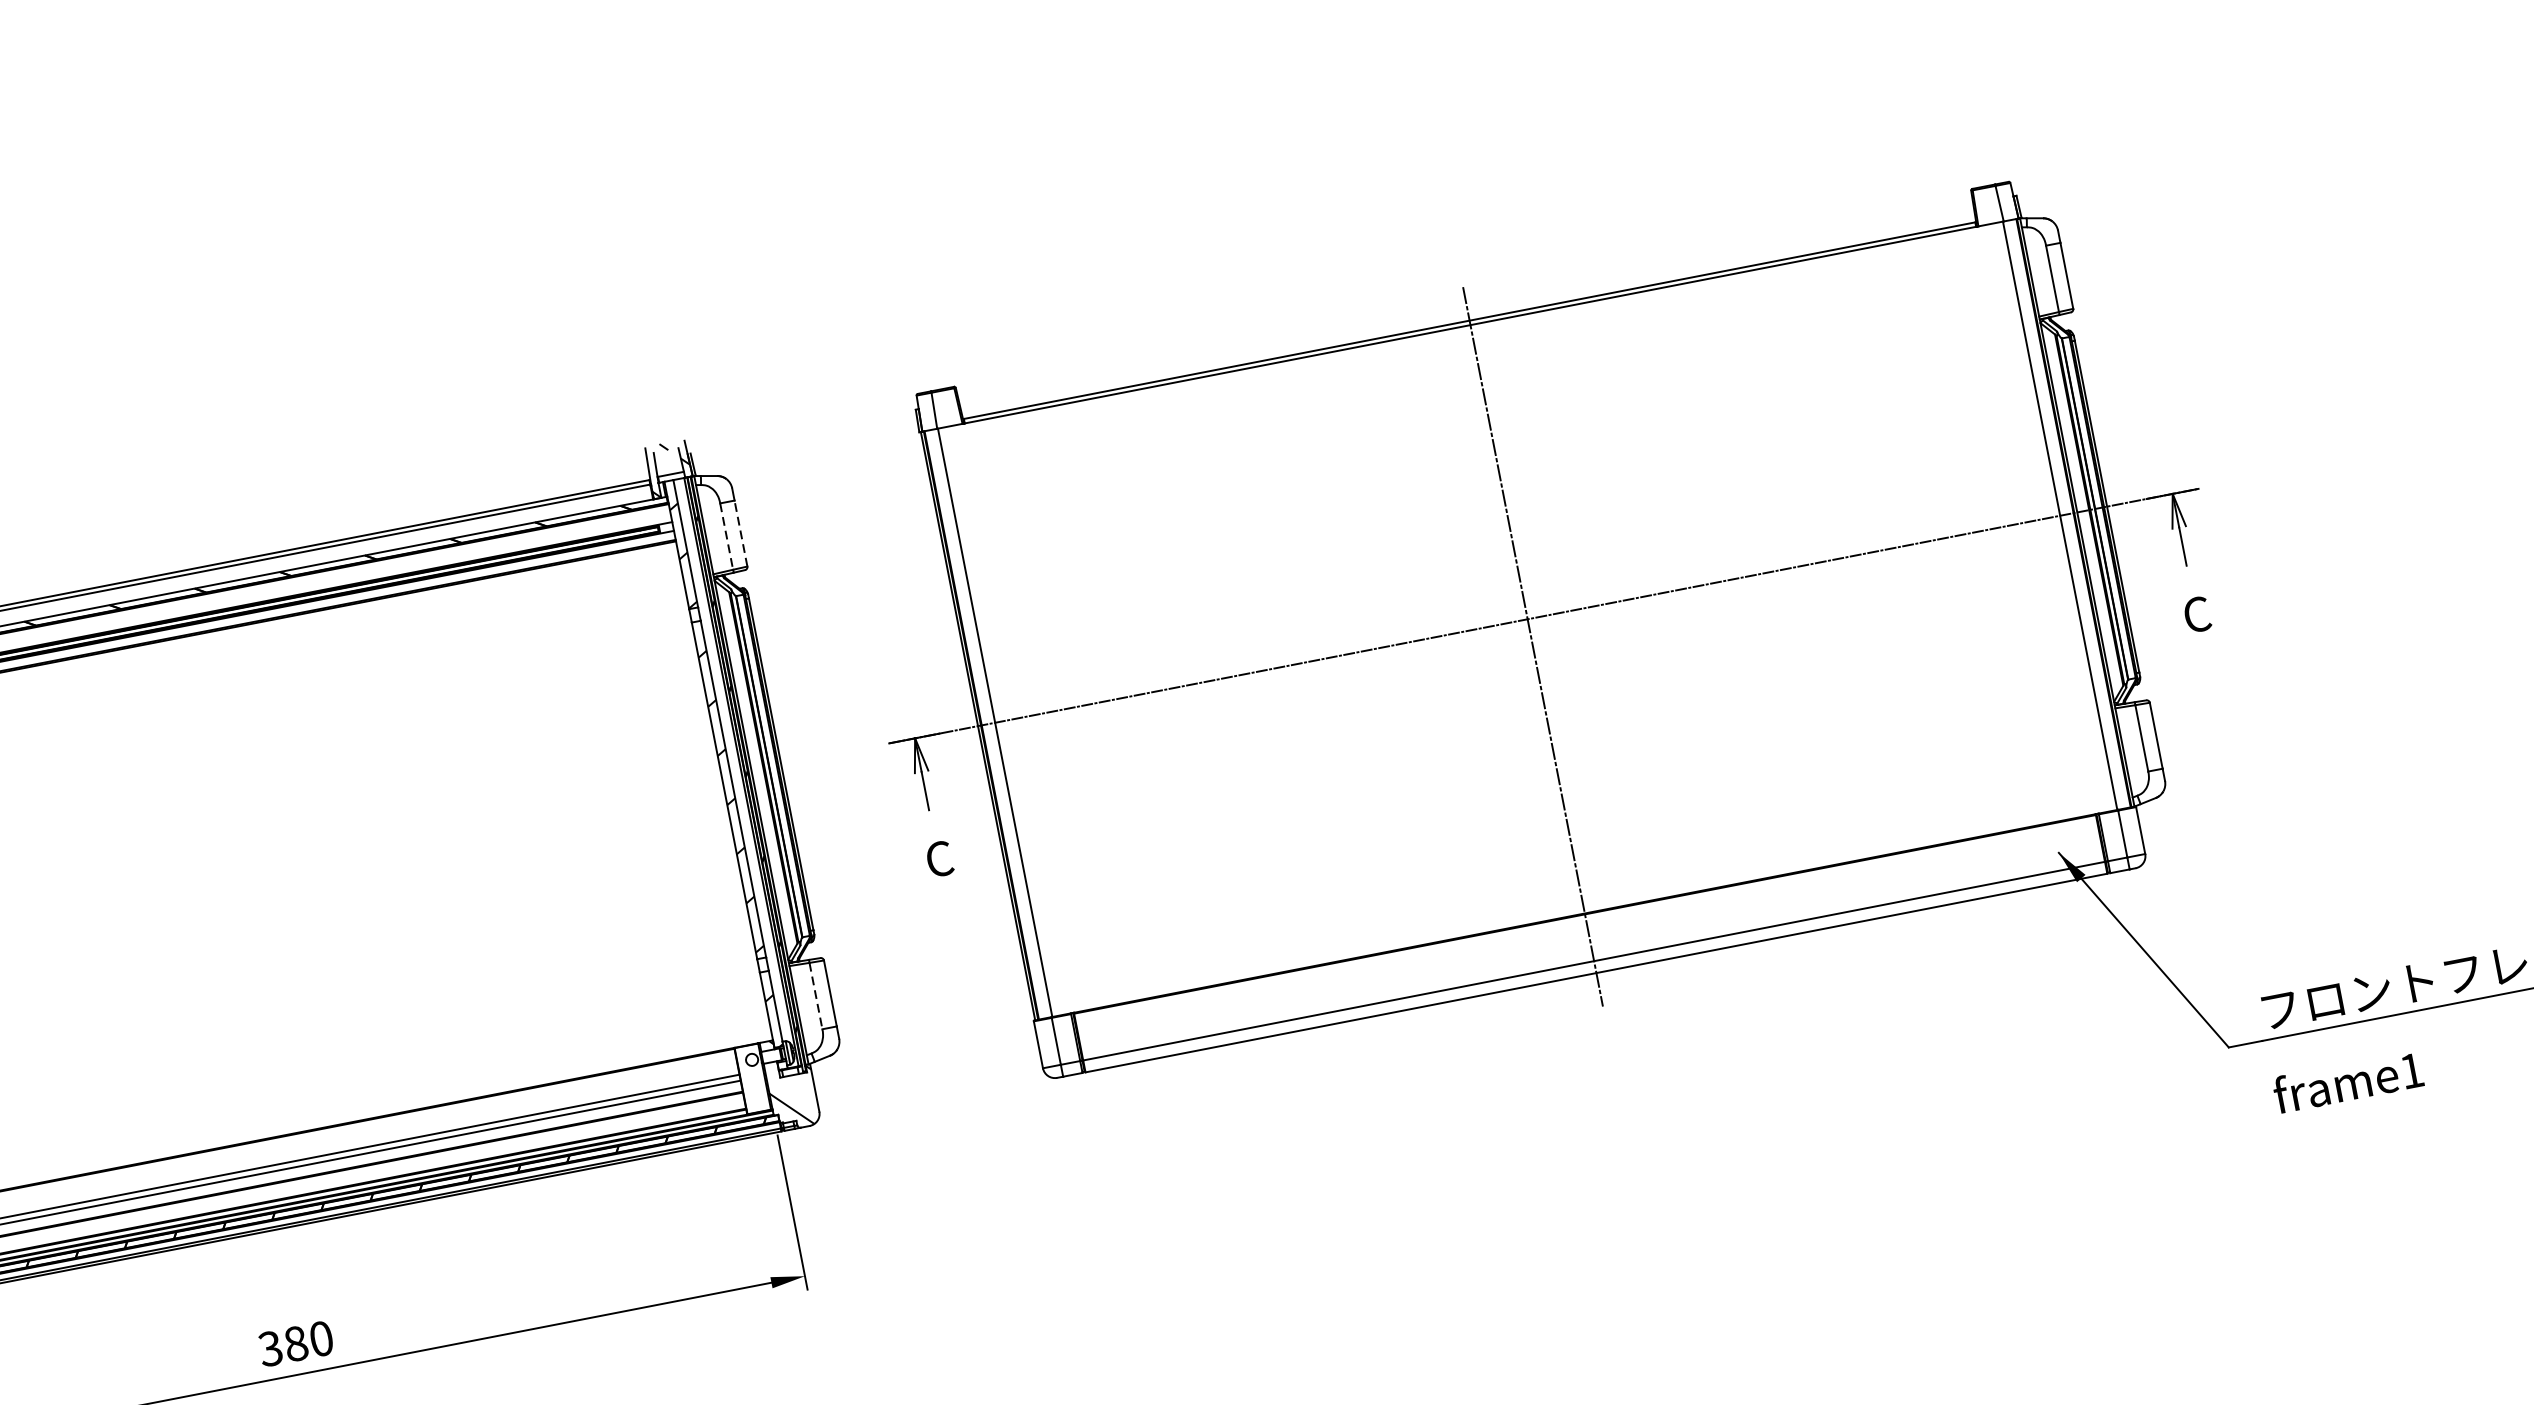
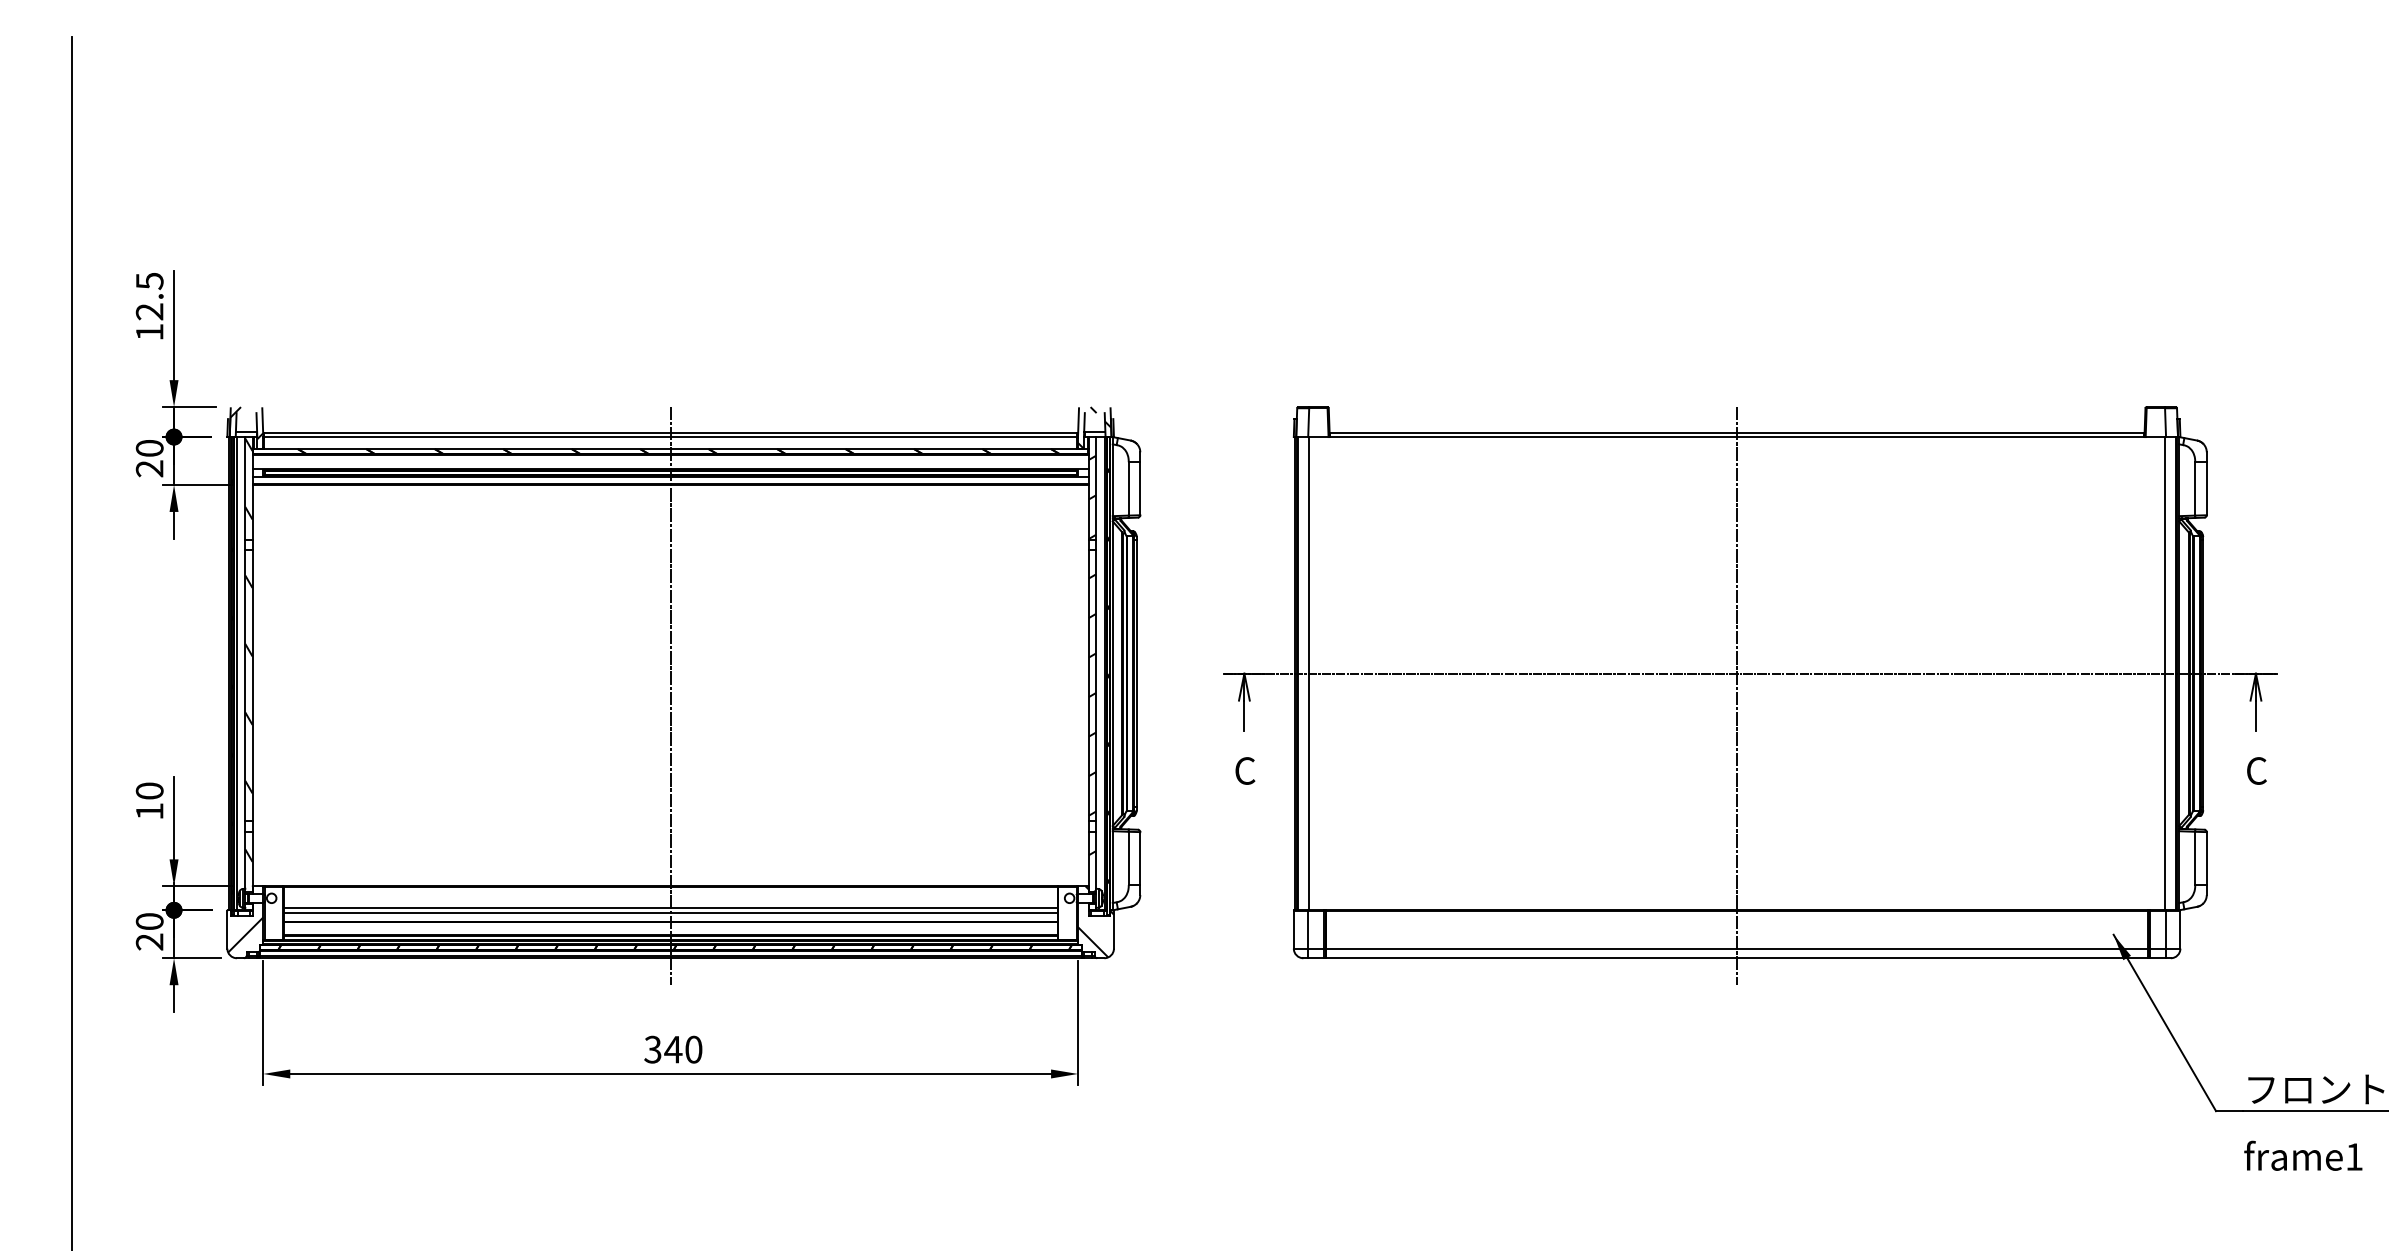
line: (741, 533) -> (1140, 488), dashed -> solid
line: (726, 536) -> (1128, 488), dashed -> solid
line: (206, 904) -> (670, 695), added
line: (815, 996) -> (1128, 858), dashed -> solid
text: (296, 1343) -> (673, 1049), 380 -> 340

